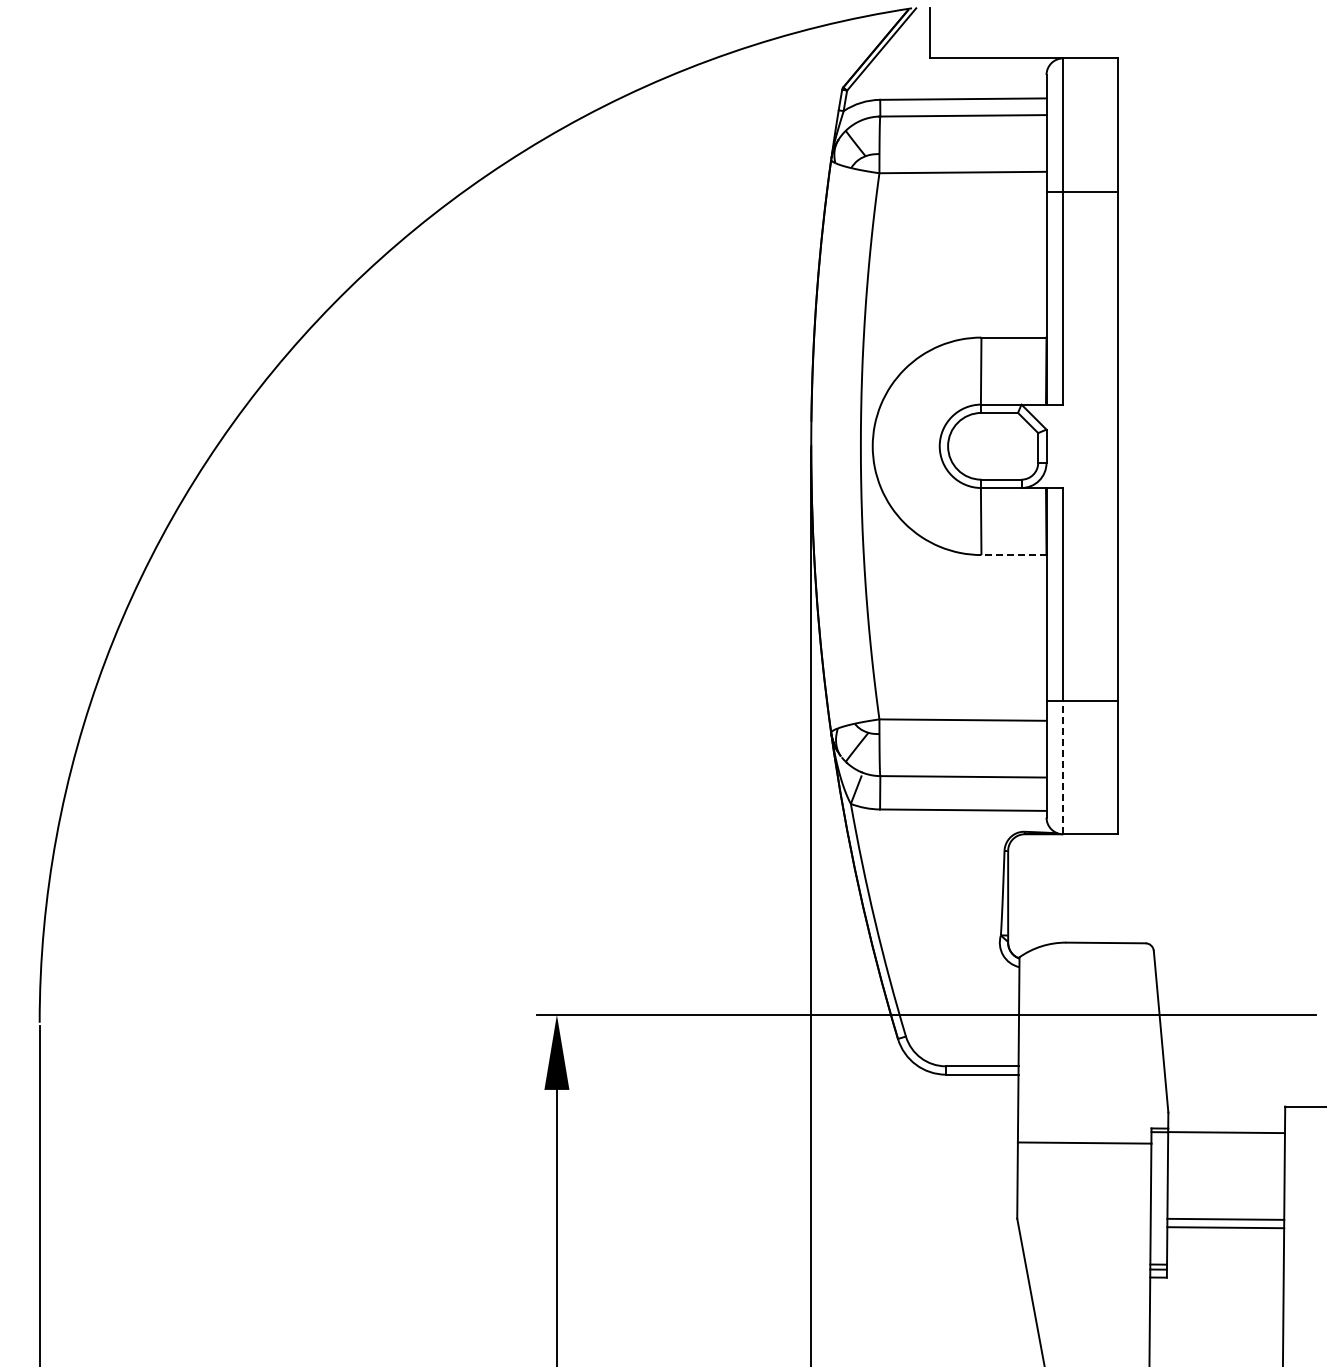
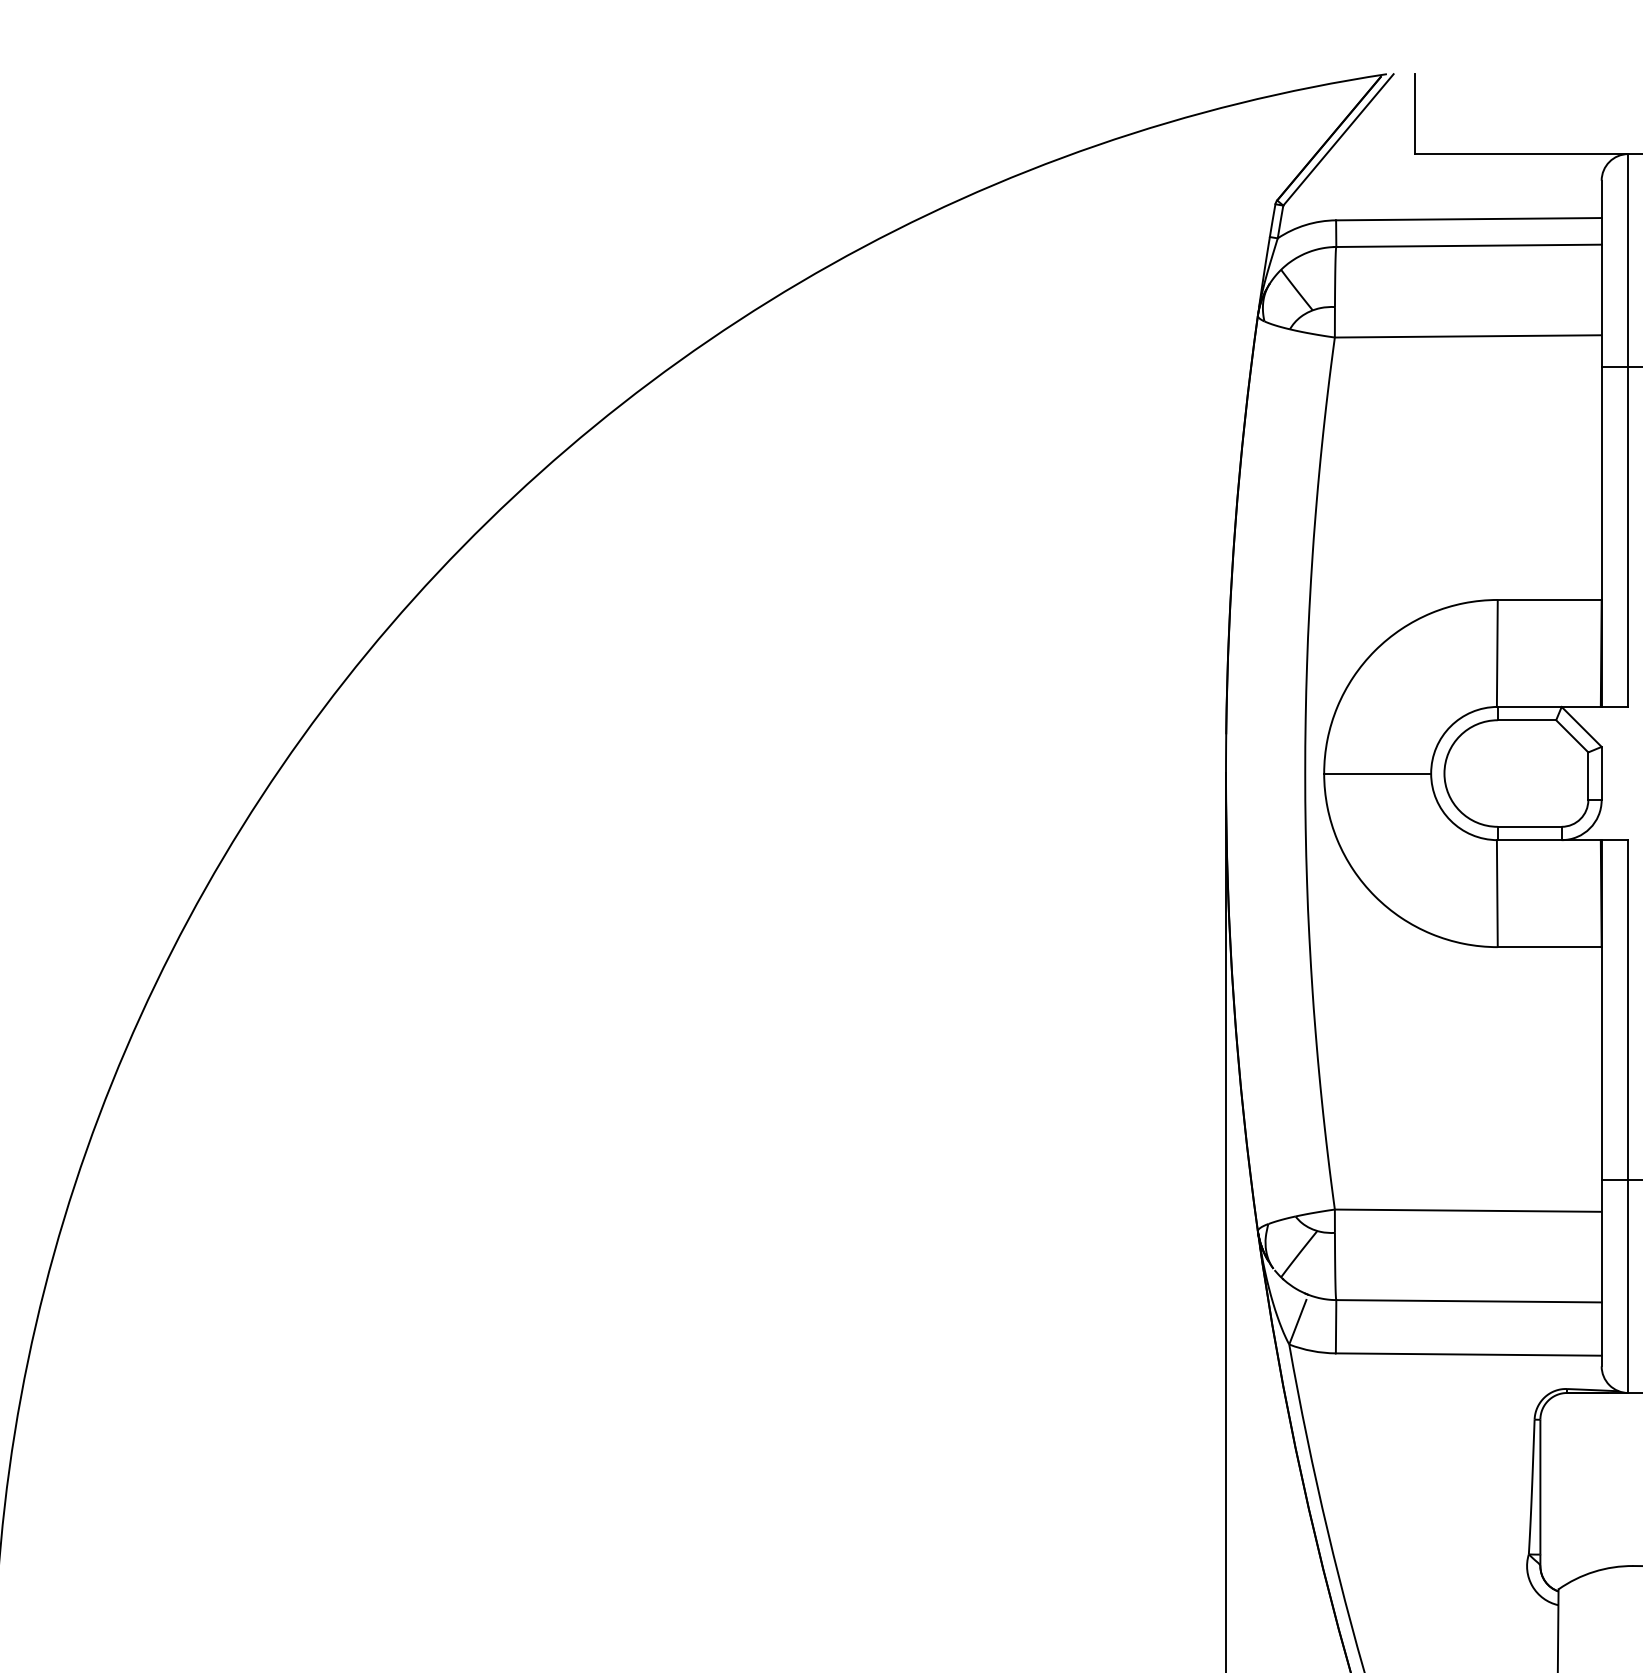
line: (905, 446) -> (1376, 773), added
line: (1013, 555) -> (1548, 947), dashed -> solid
line: (1063, 767) -> (1628, 1286), dashed -> solid

